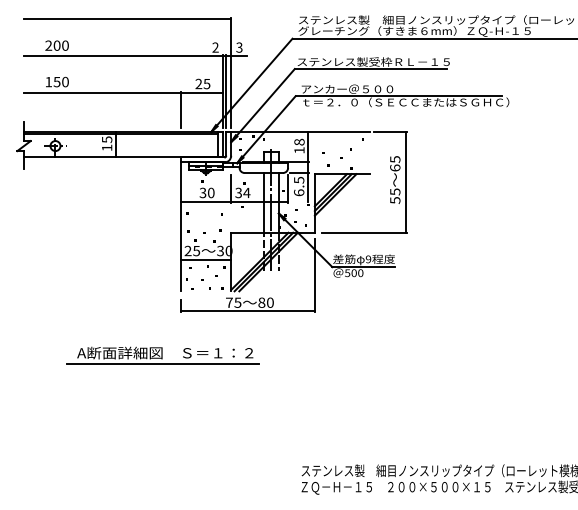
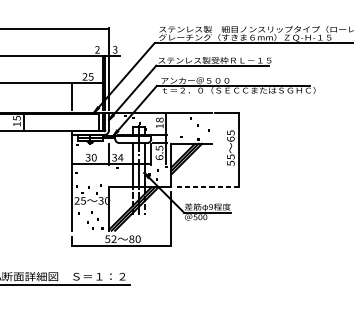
line: (365, 232) -> (208, 187), solid -> dashed
line: (206, 259) -> (90, 207), removed
text: (233, 302) -> (110, 239), 75 -> 52

